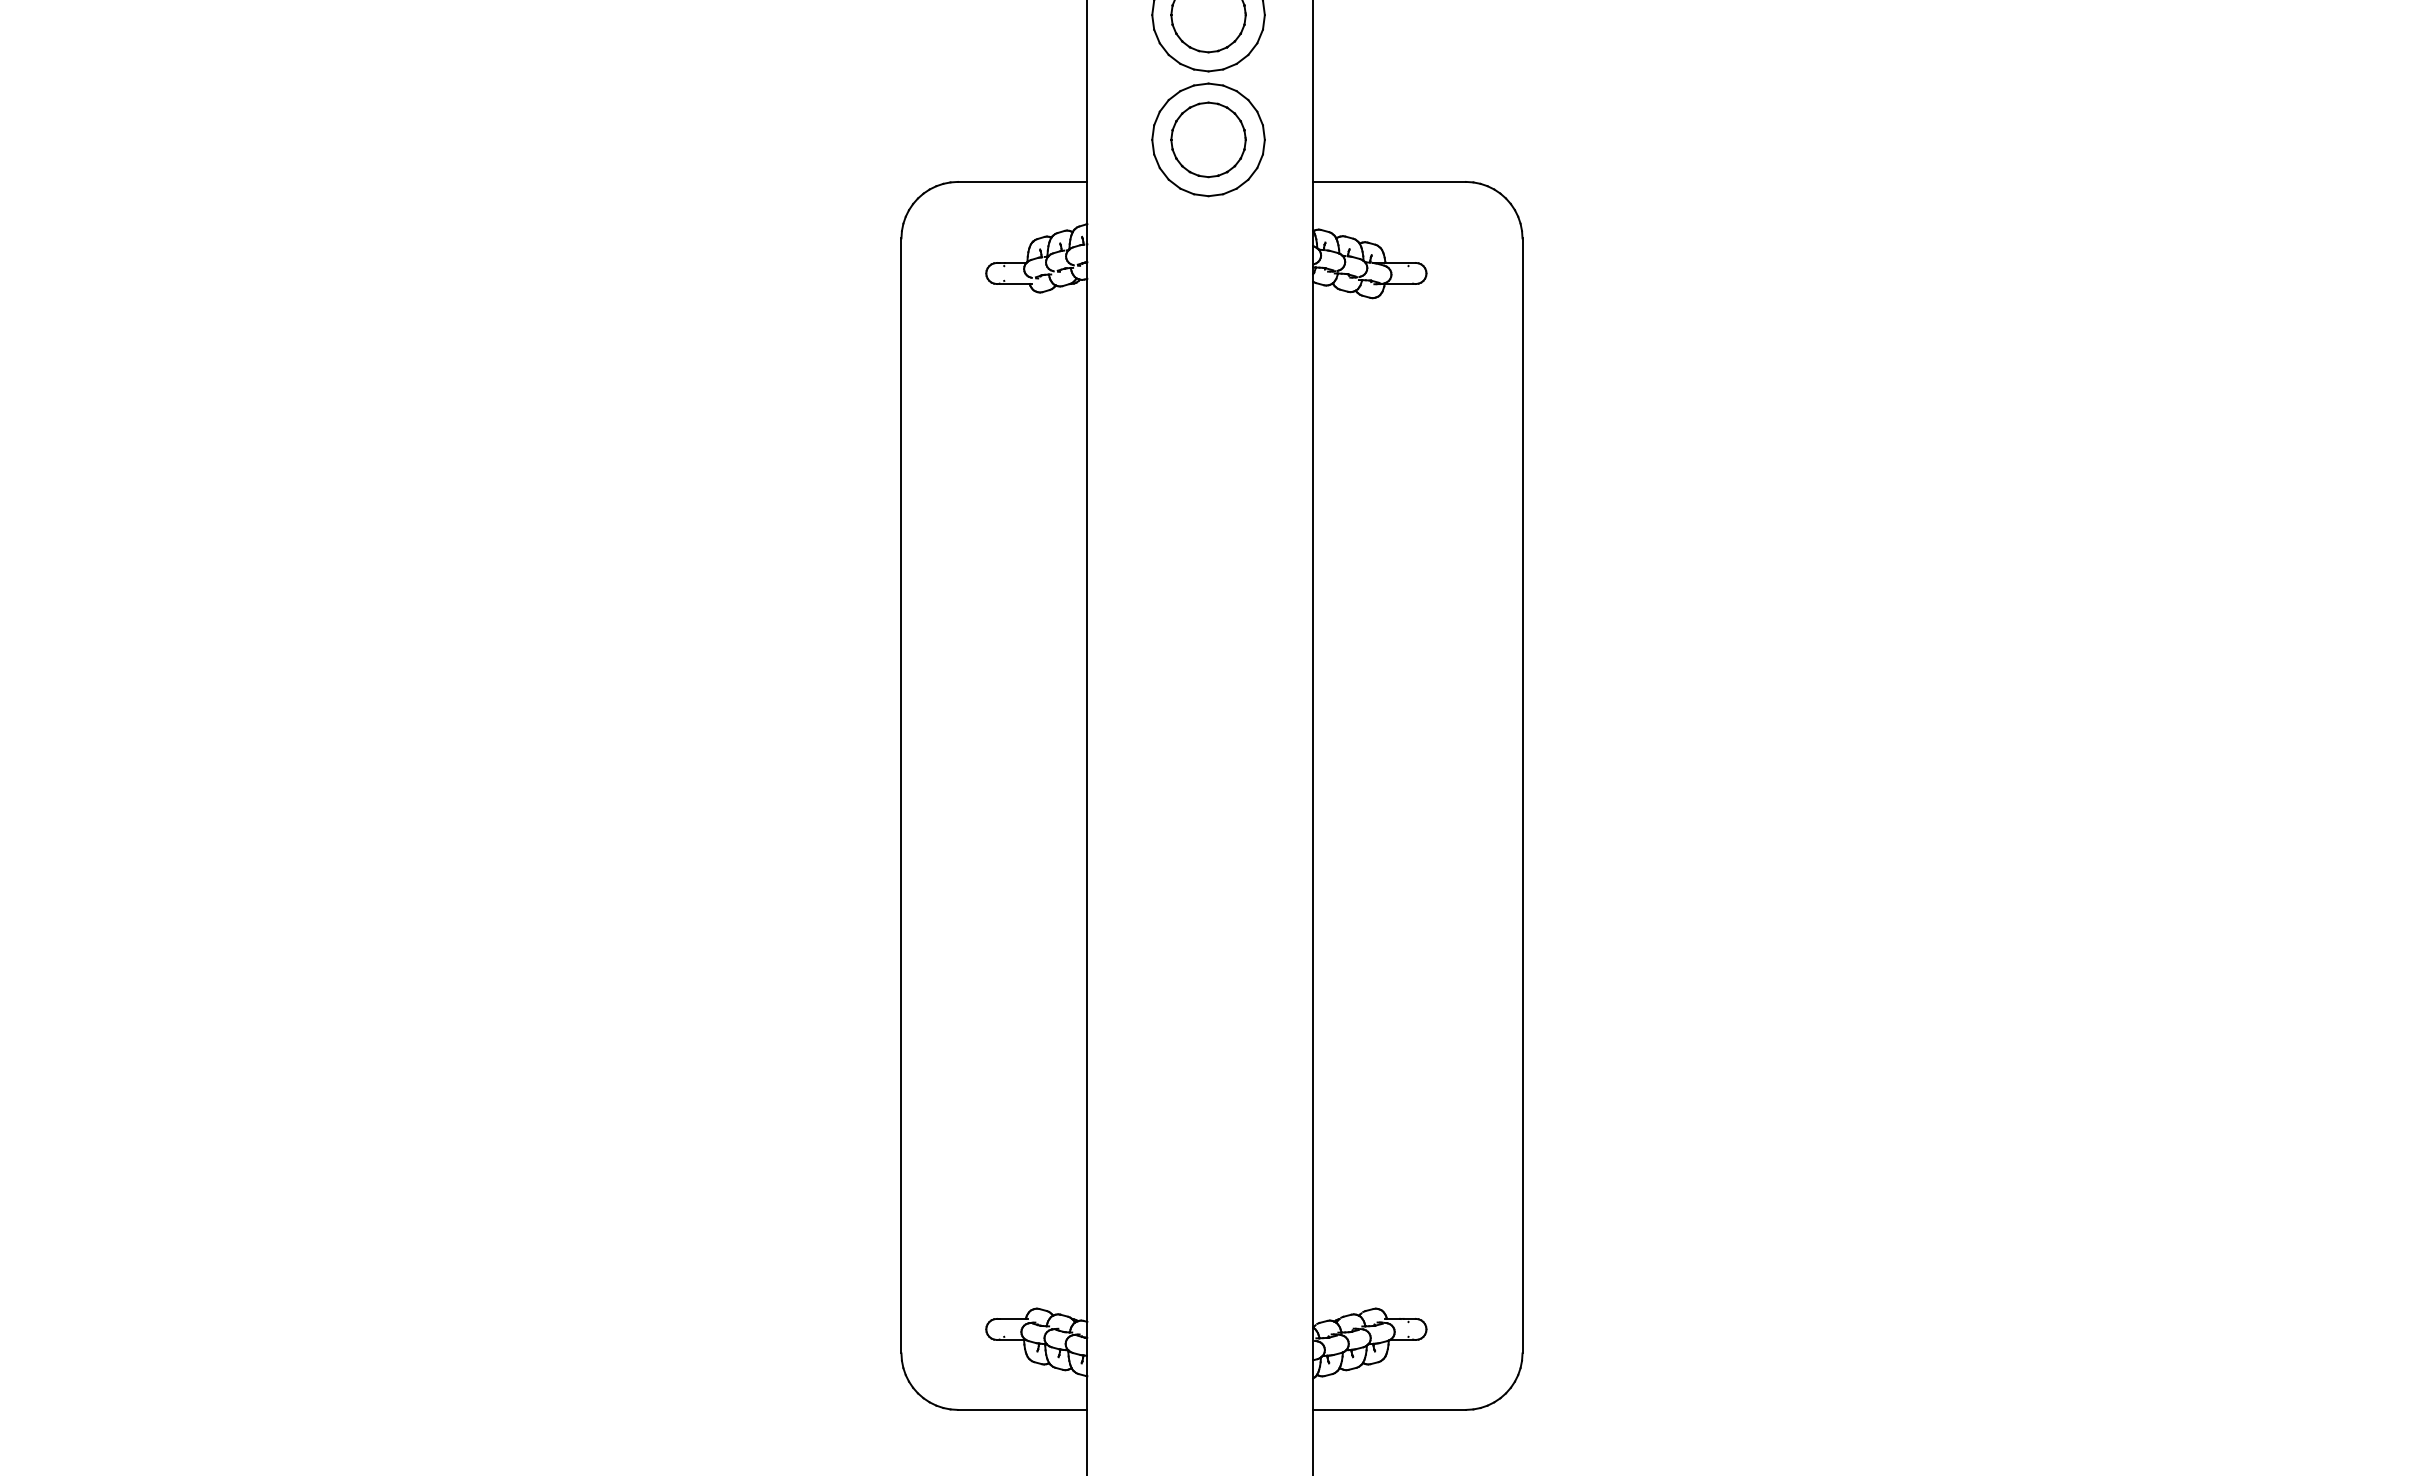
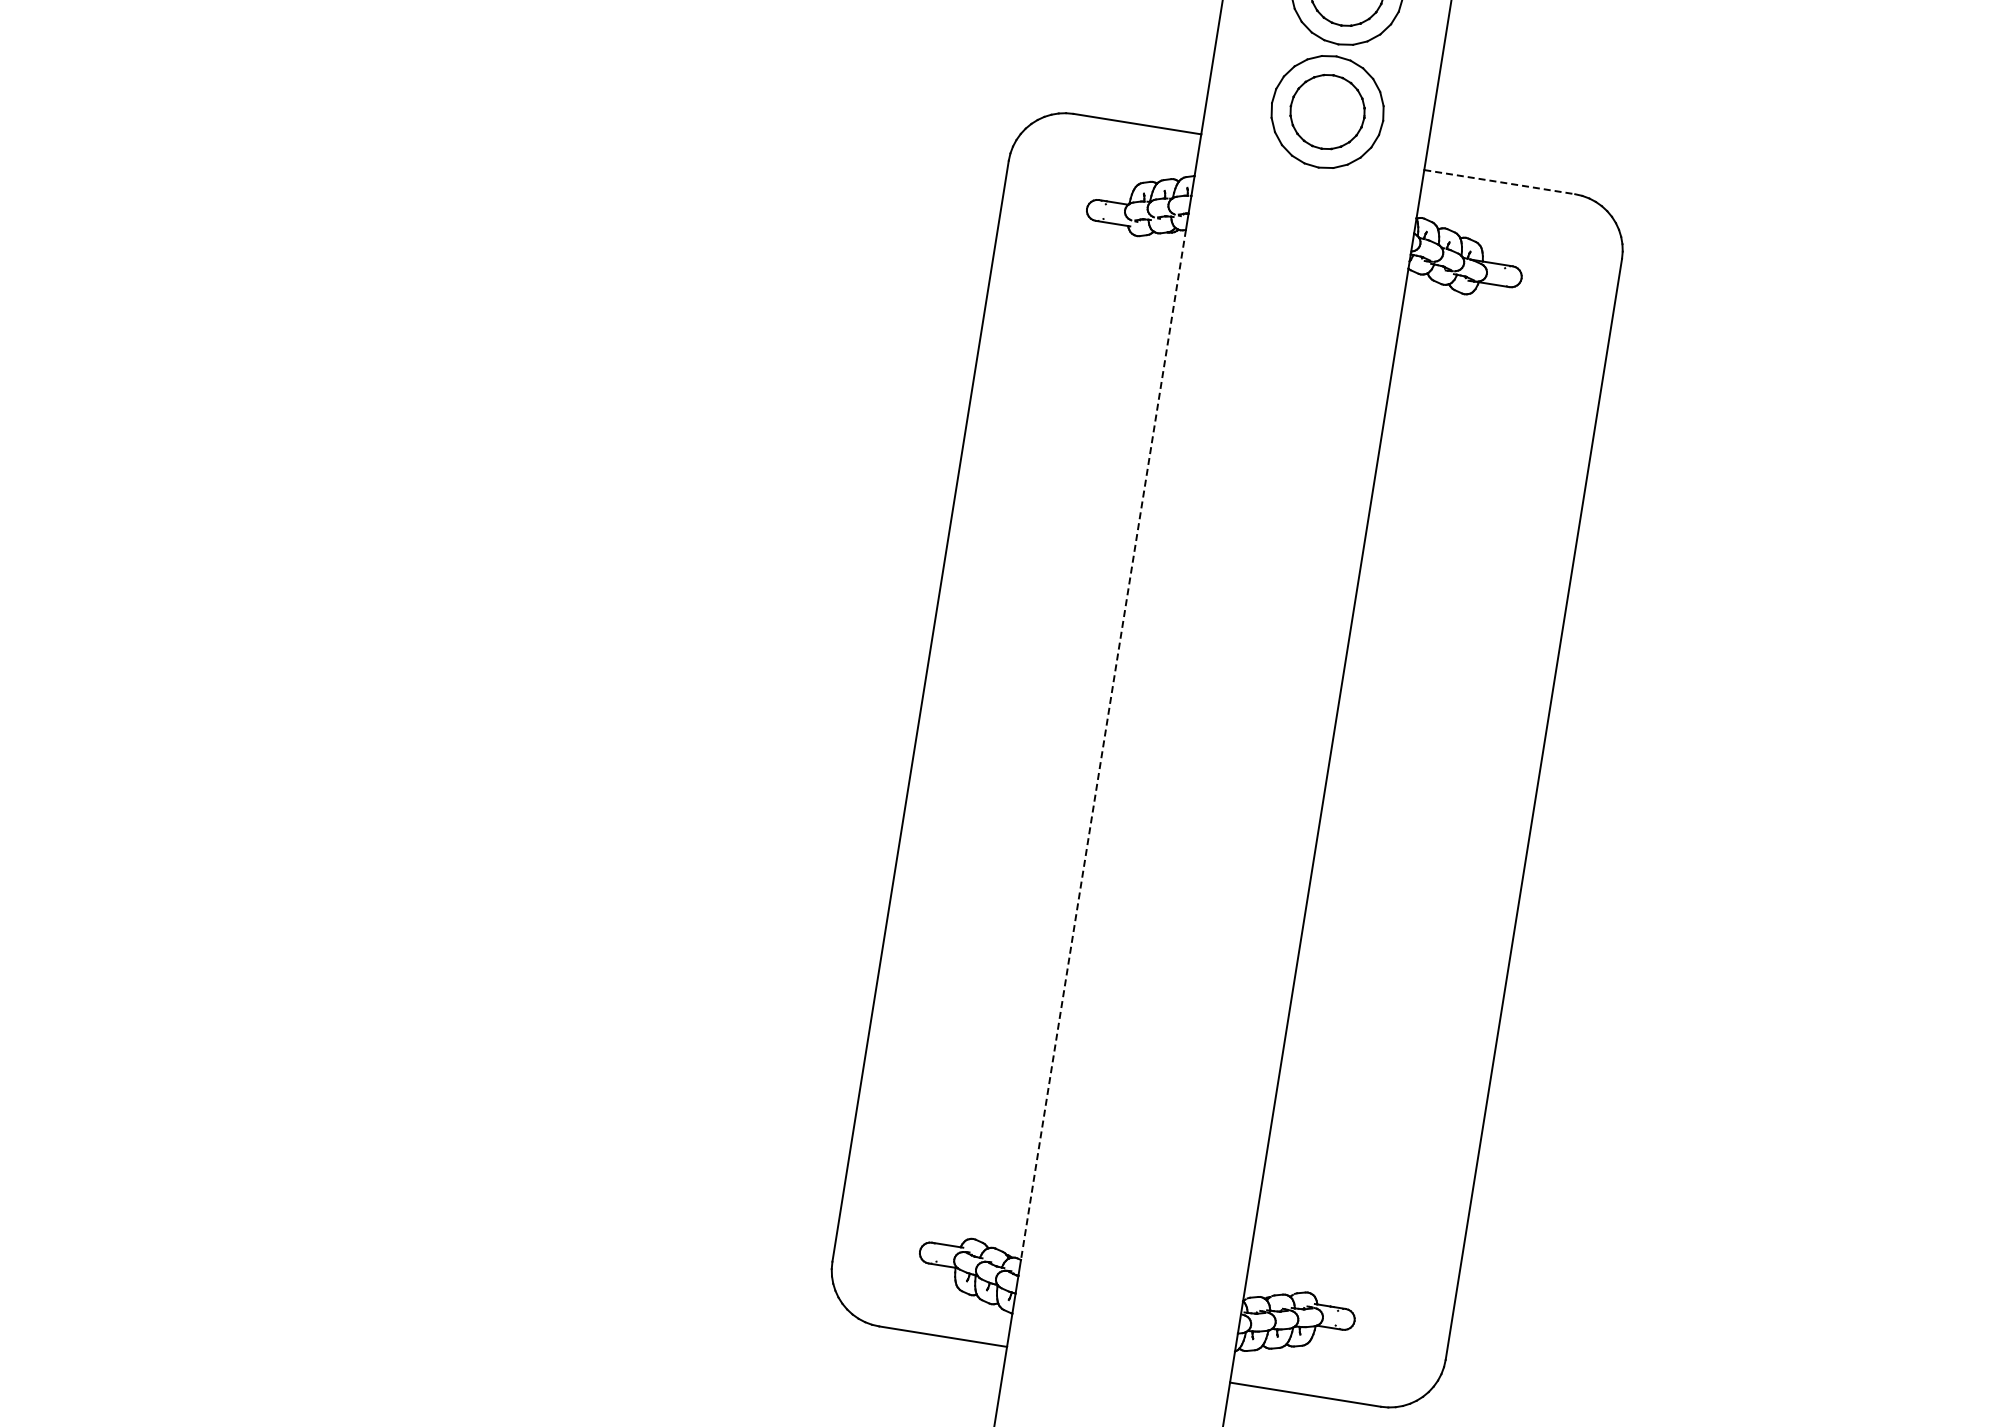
line: (1390, 181) -> (1500, 181), solid -> dashed
line: (1087, 800) -> (1103, 745), solid -> dashed

